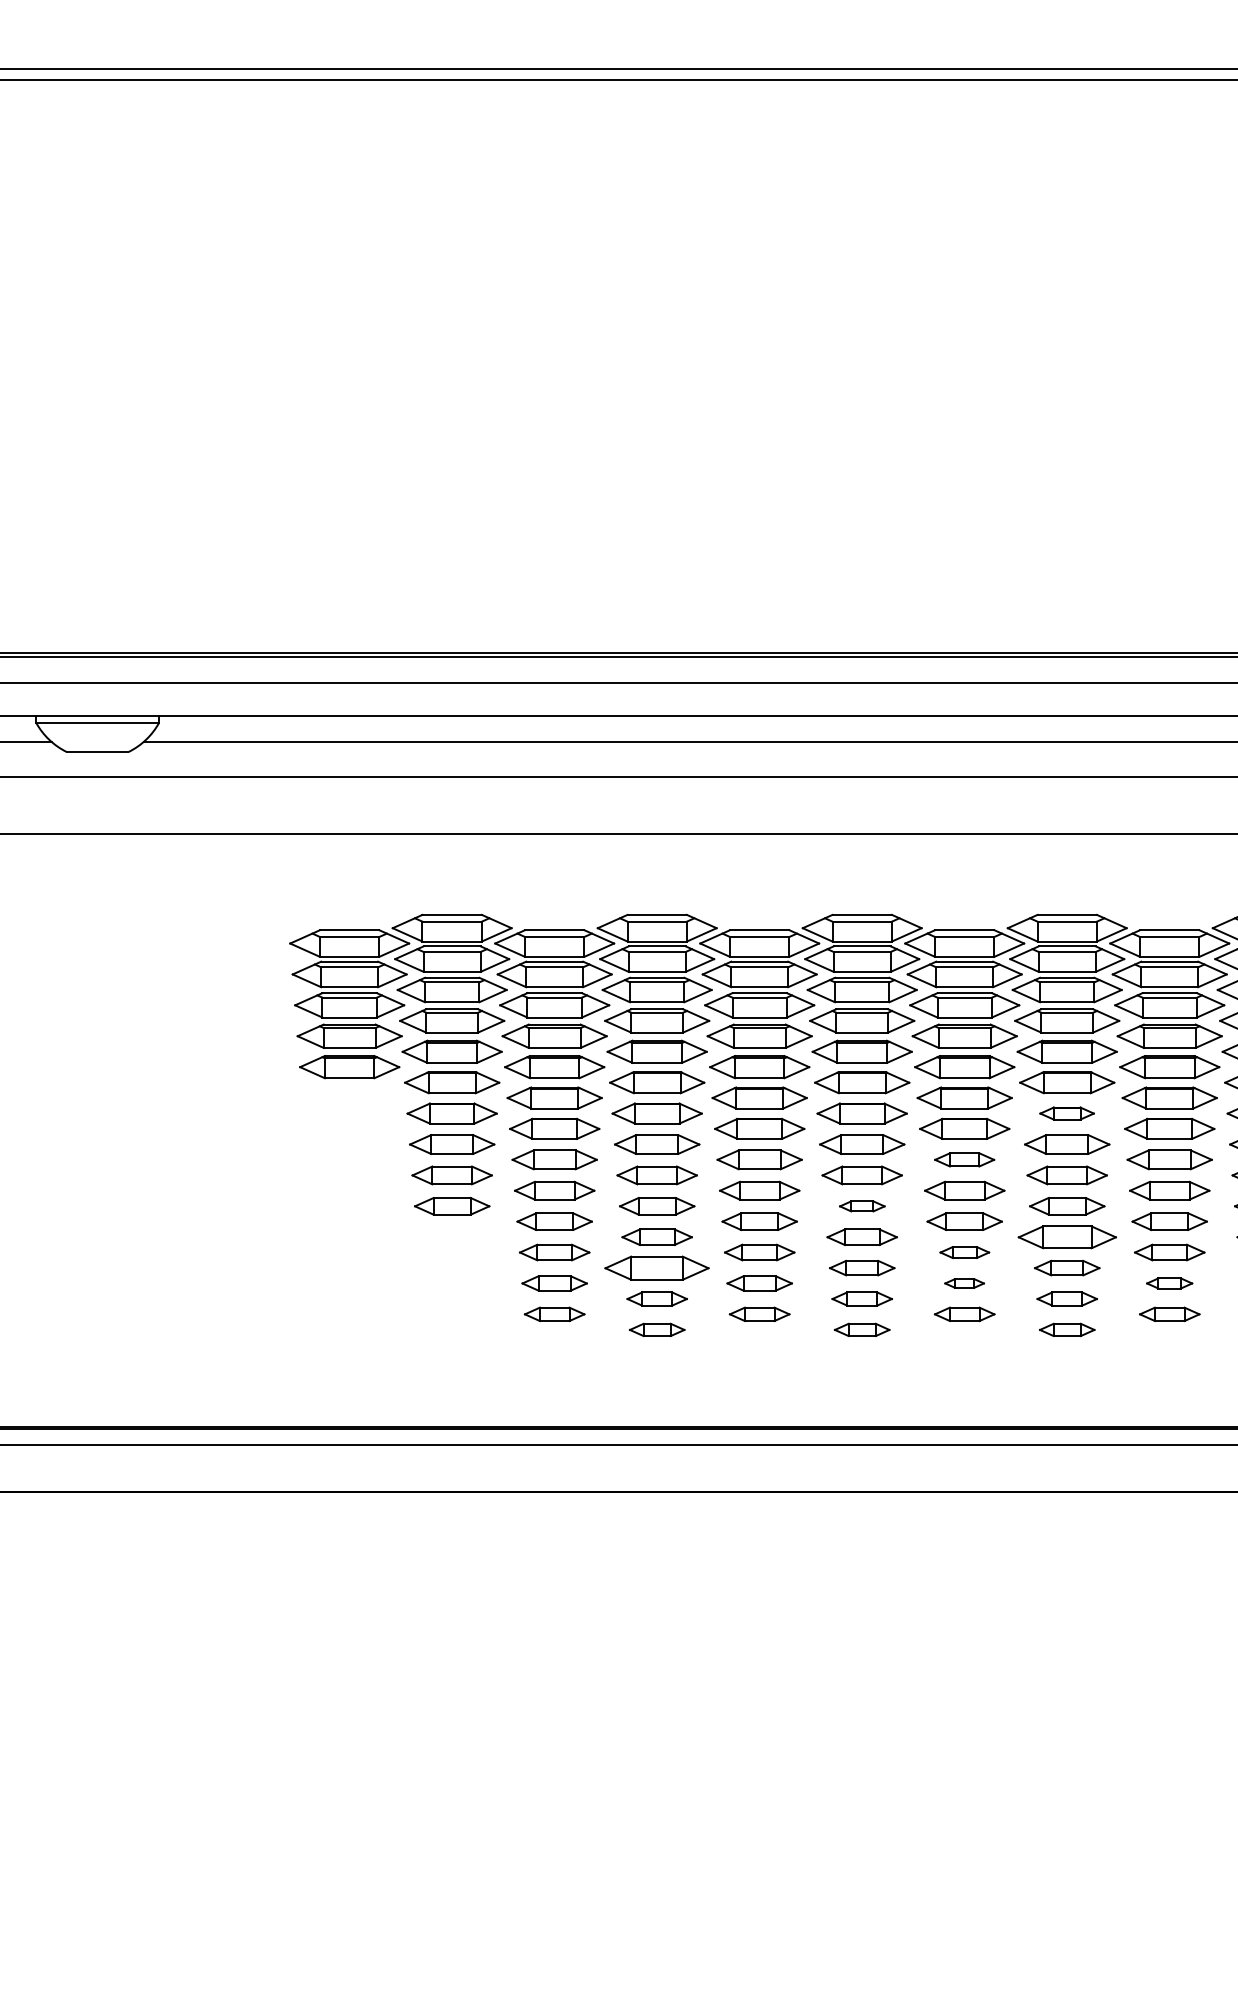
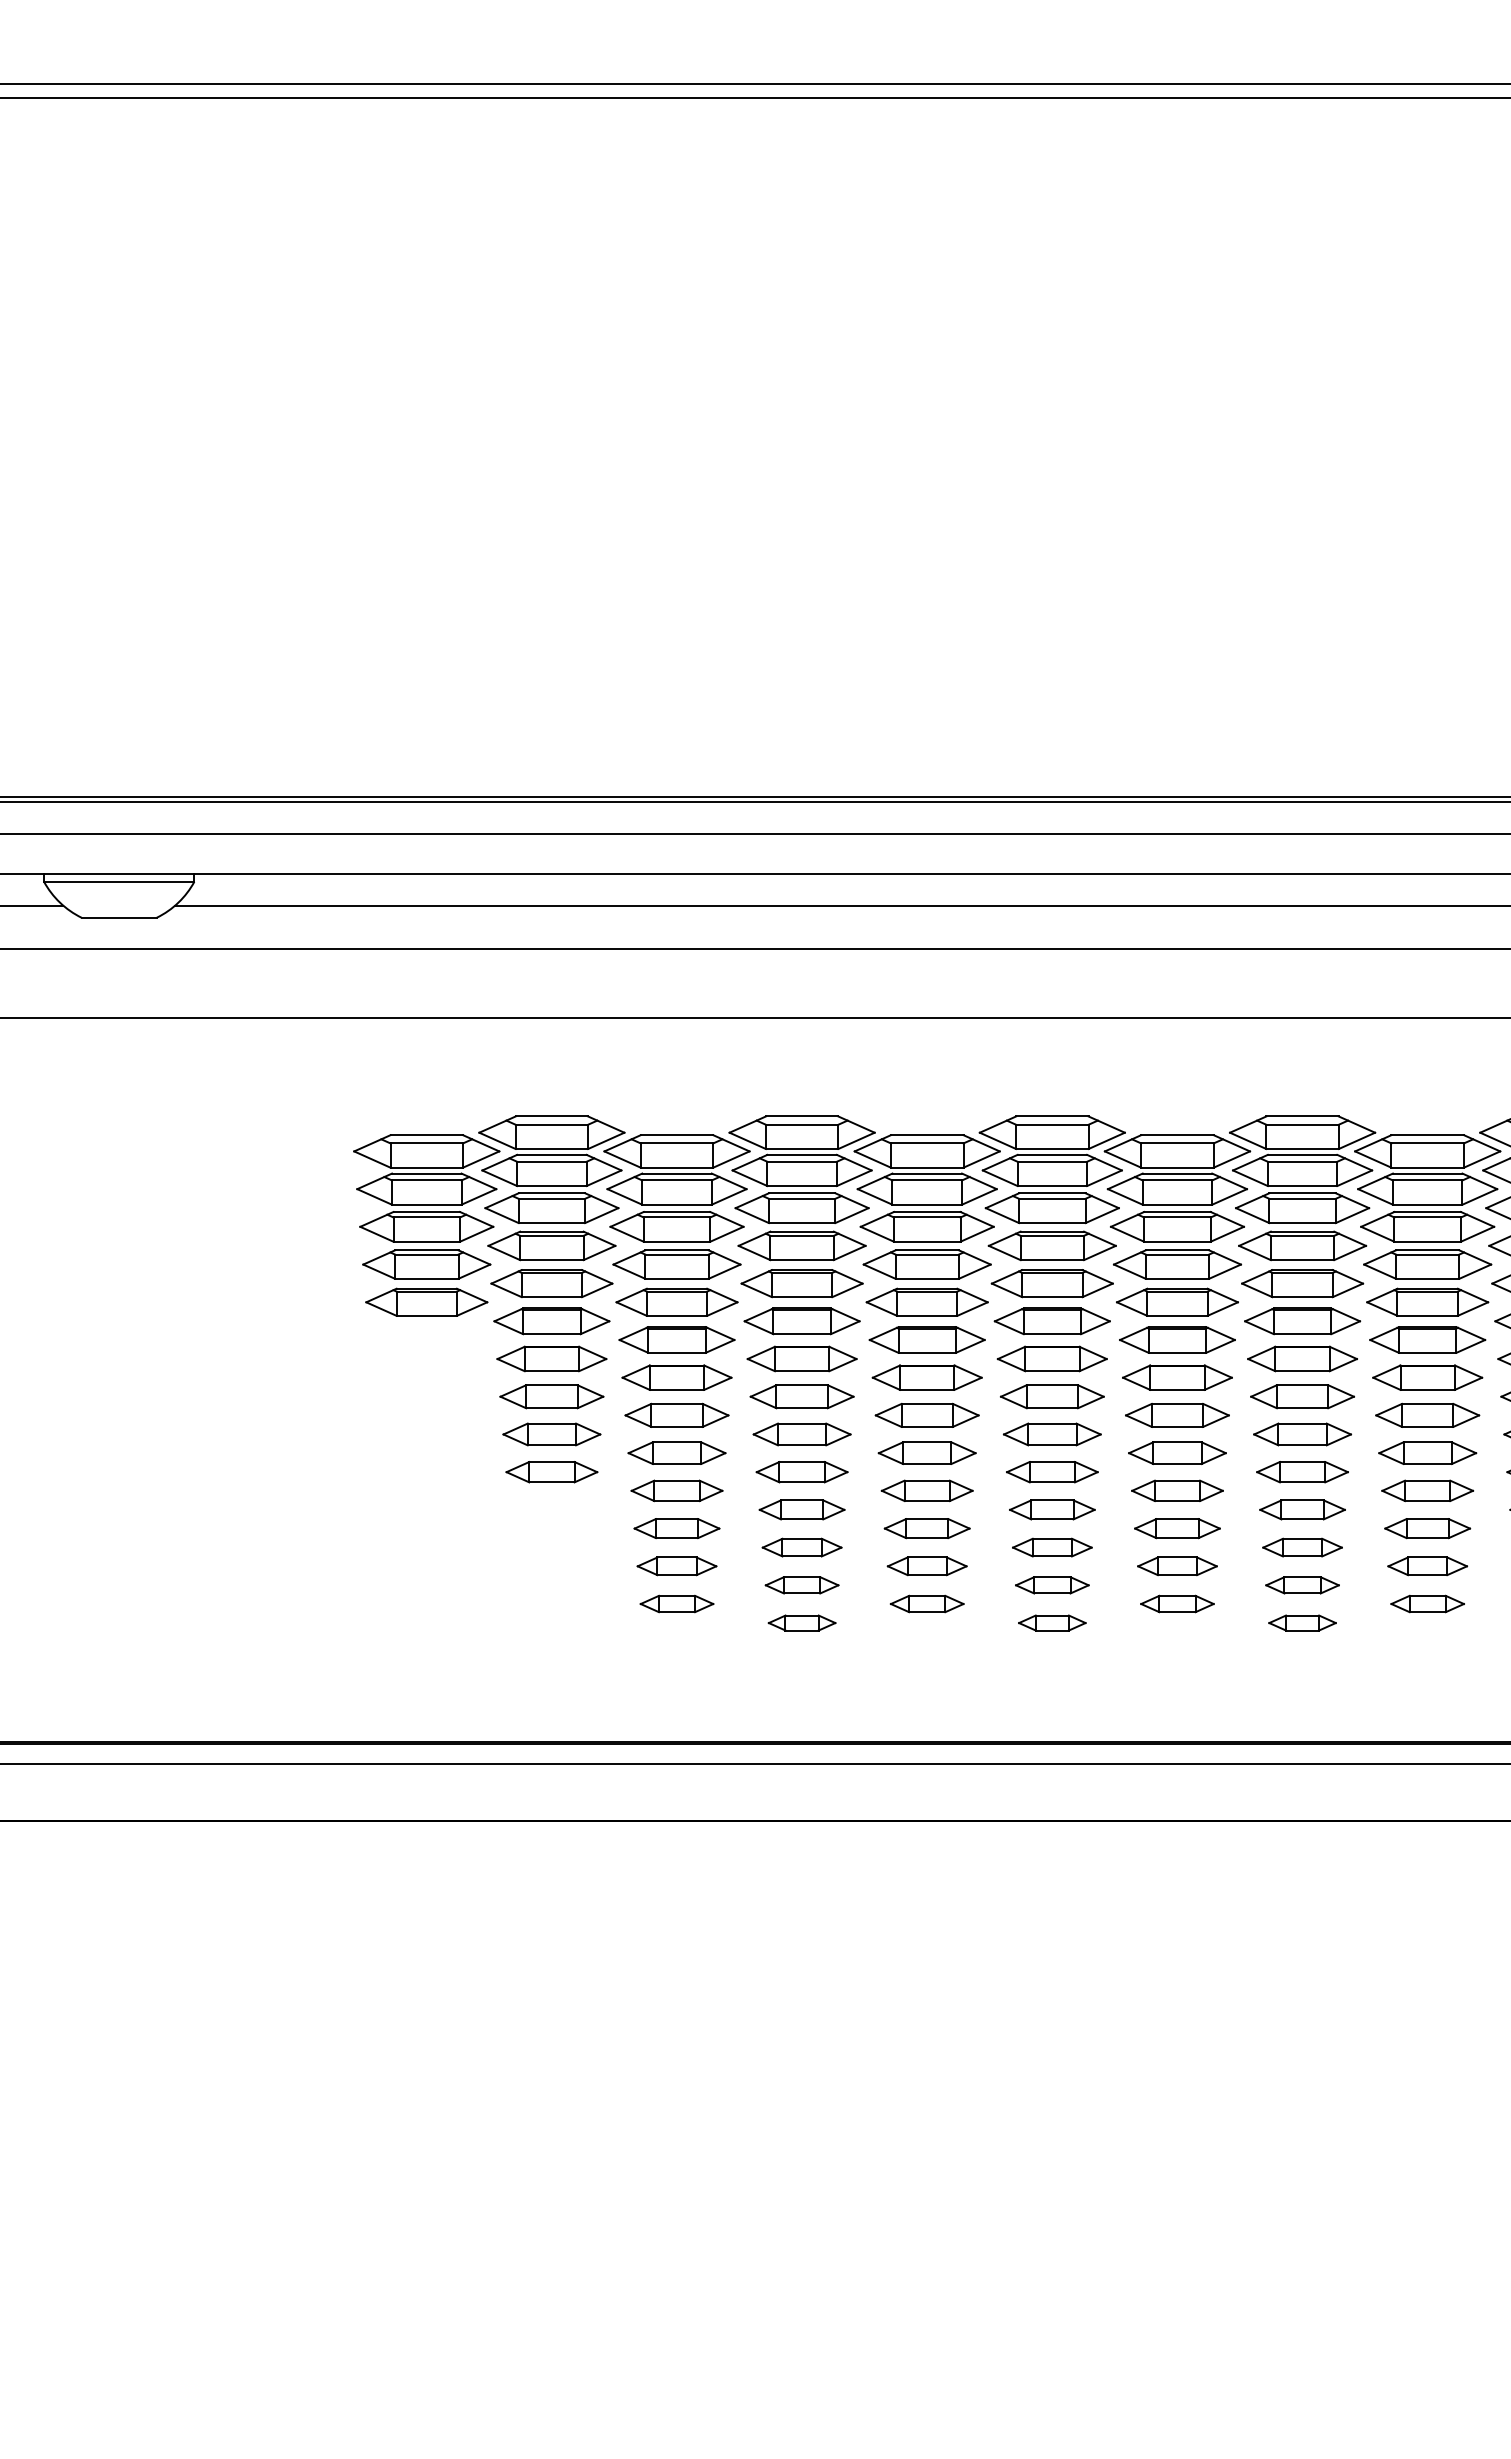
part: (1066, 1113) -> (1301, 1358), size x1.67
part: (964, 1159) -> (1177, 1415), size x1.43
part: (862, 1206) -> (1052, 1472), size x1.67
part: (1066, 1236) -> (1301, 1508), size x0.71
part: (964, 1252) -> (1177, 1528), size x1.43
part: (657, 1267) -> (802, 1546), size x0.62
part: (964, 1283) -> (1177, 1566), size x1.67
part: (1169, 1283) -> (1427, 1566), size x1.43

